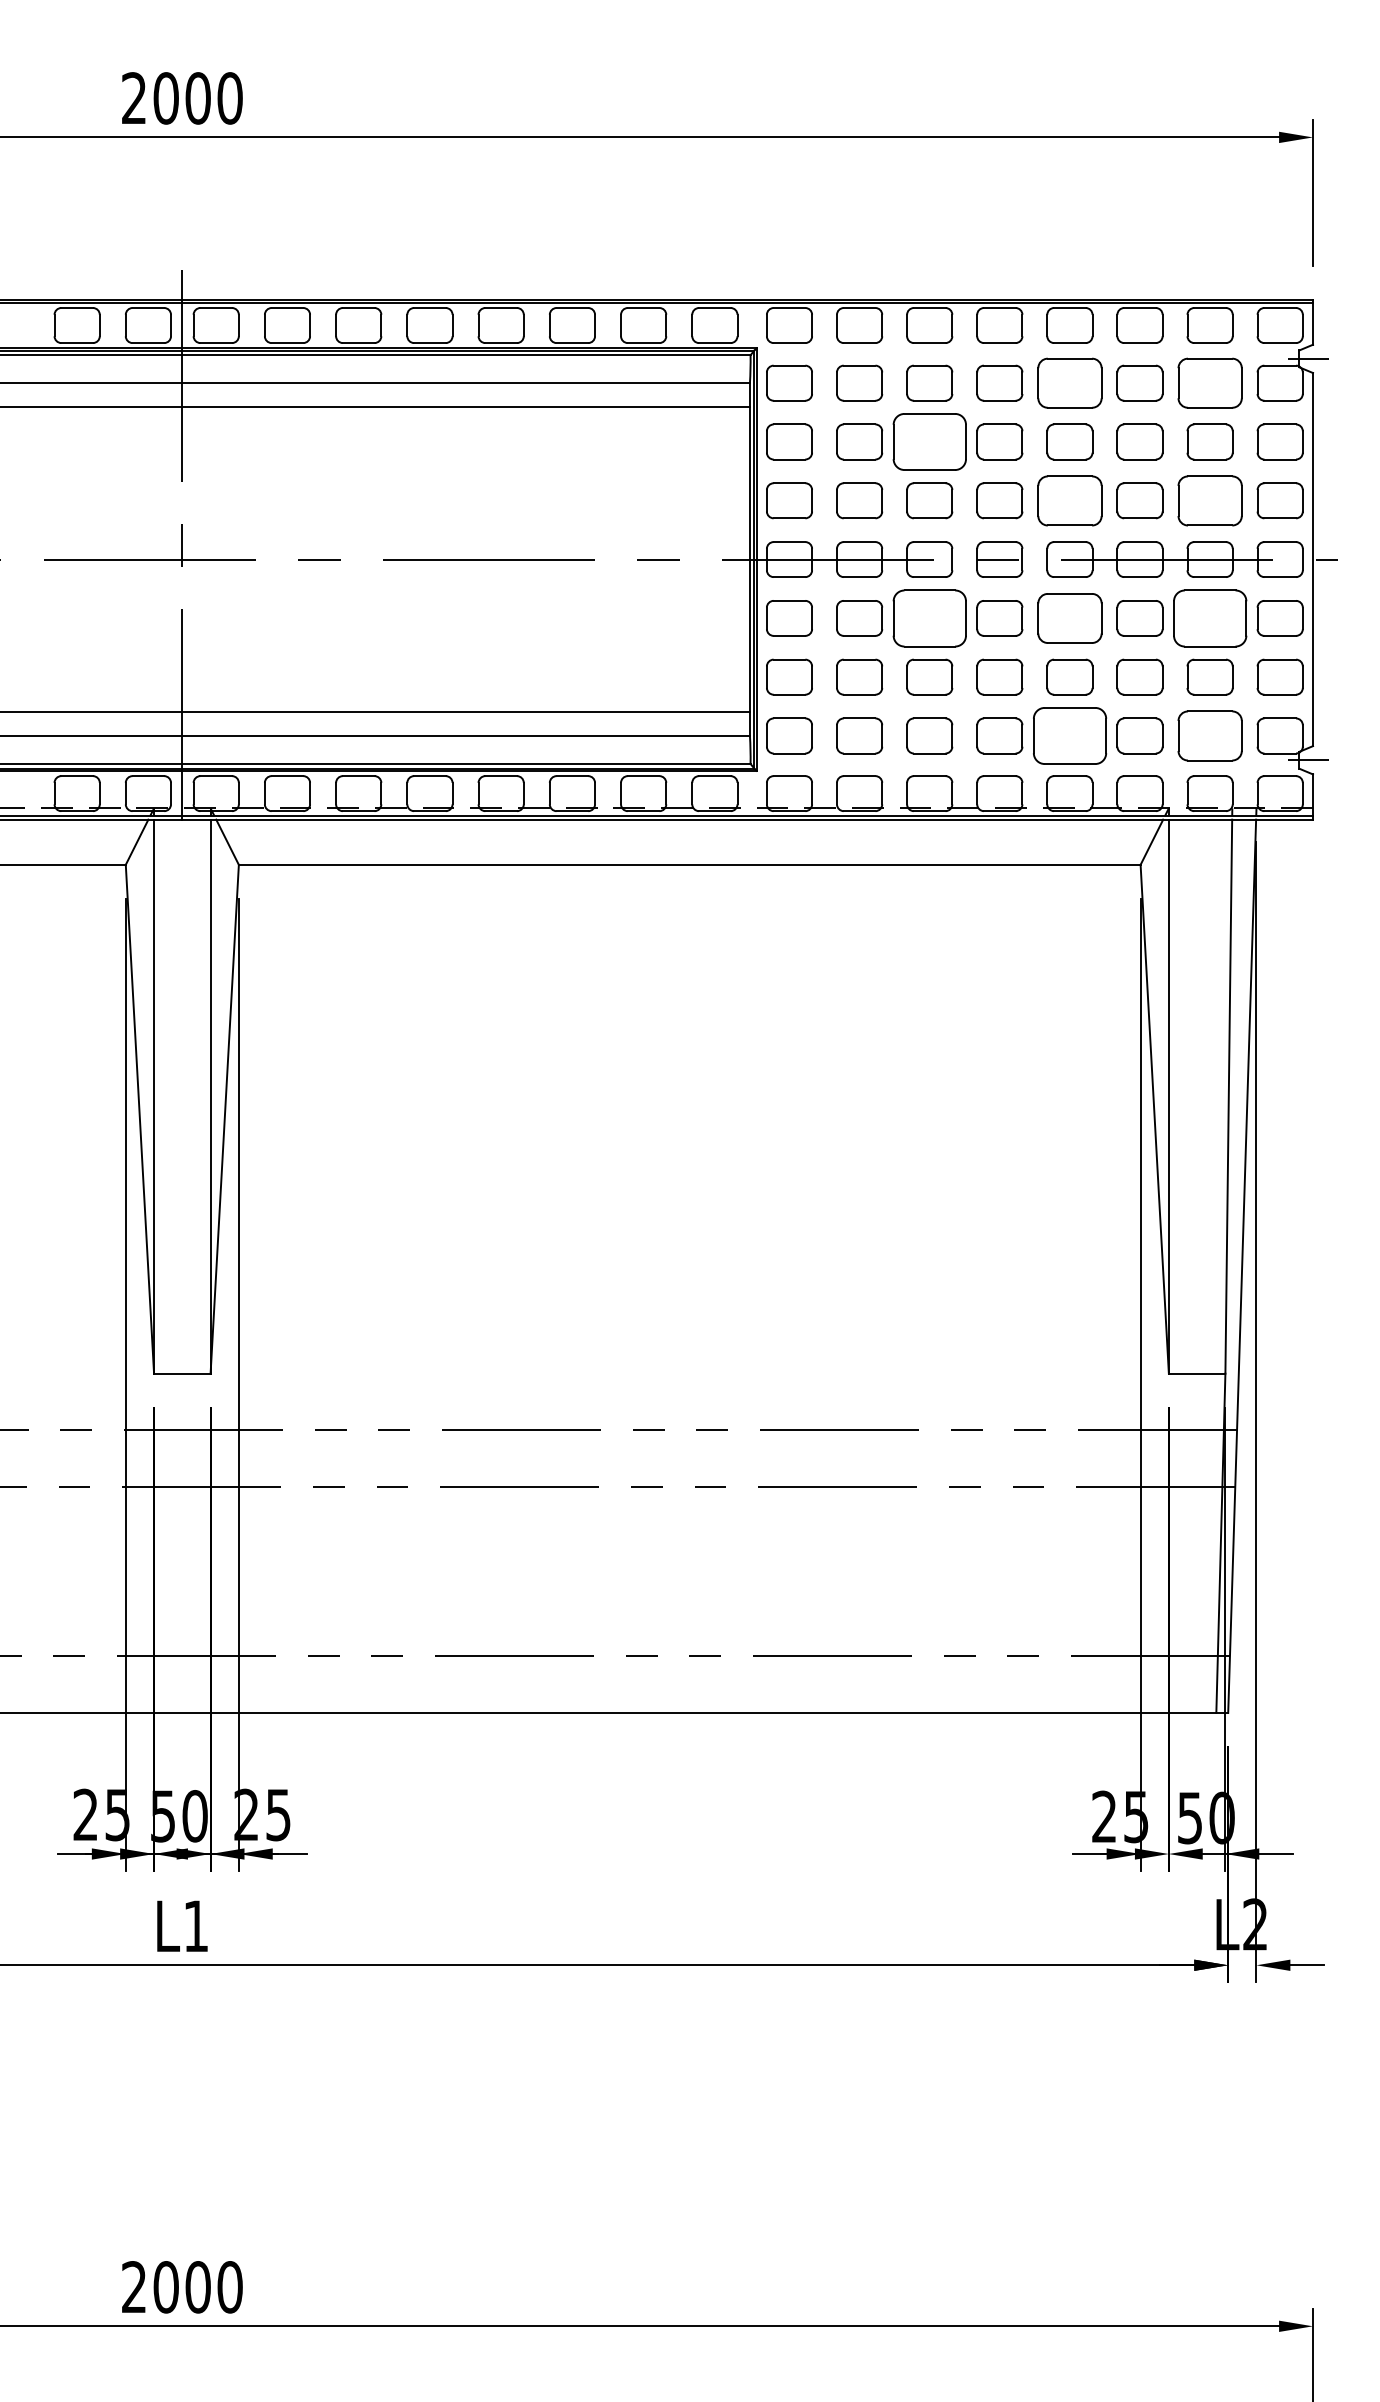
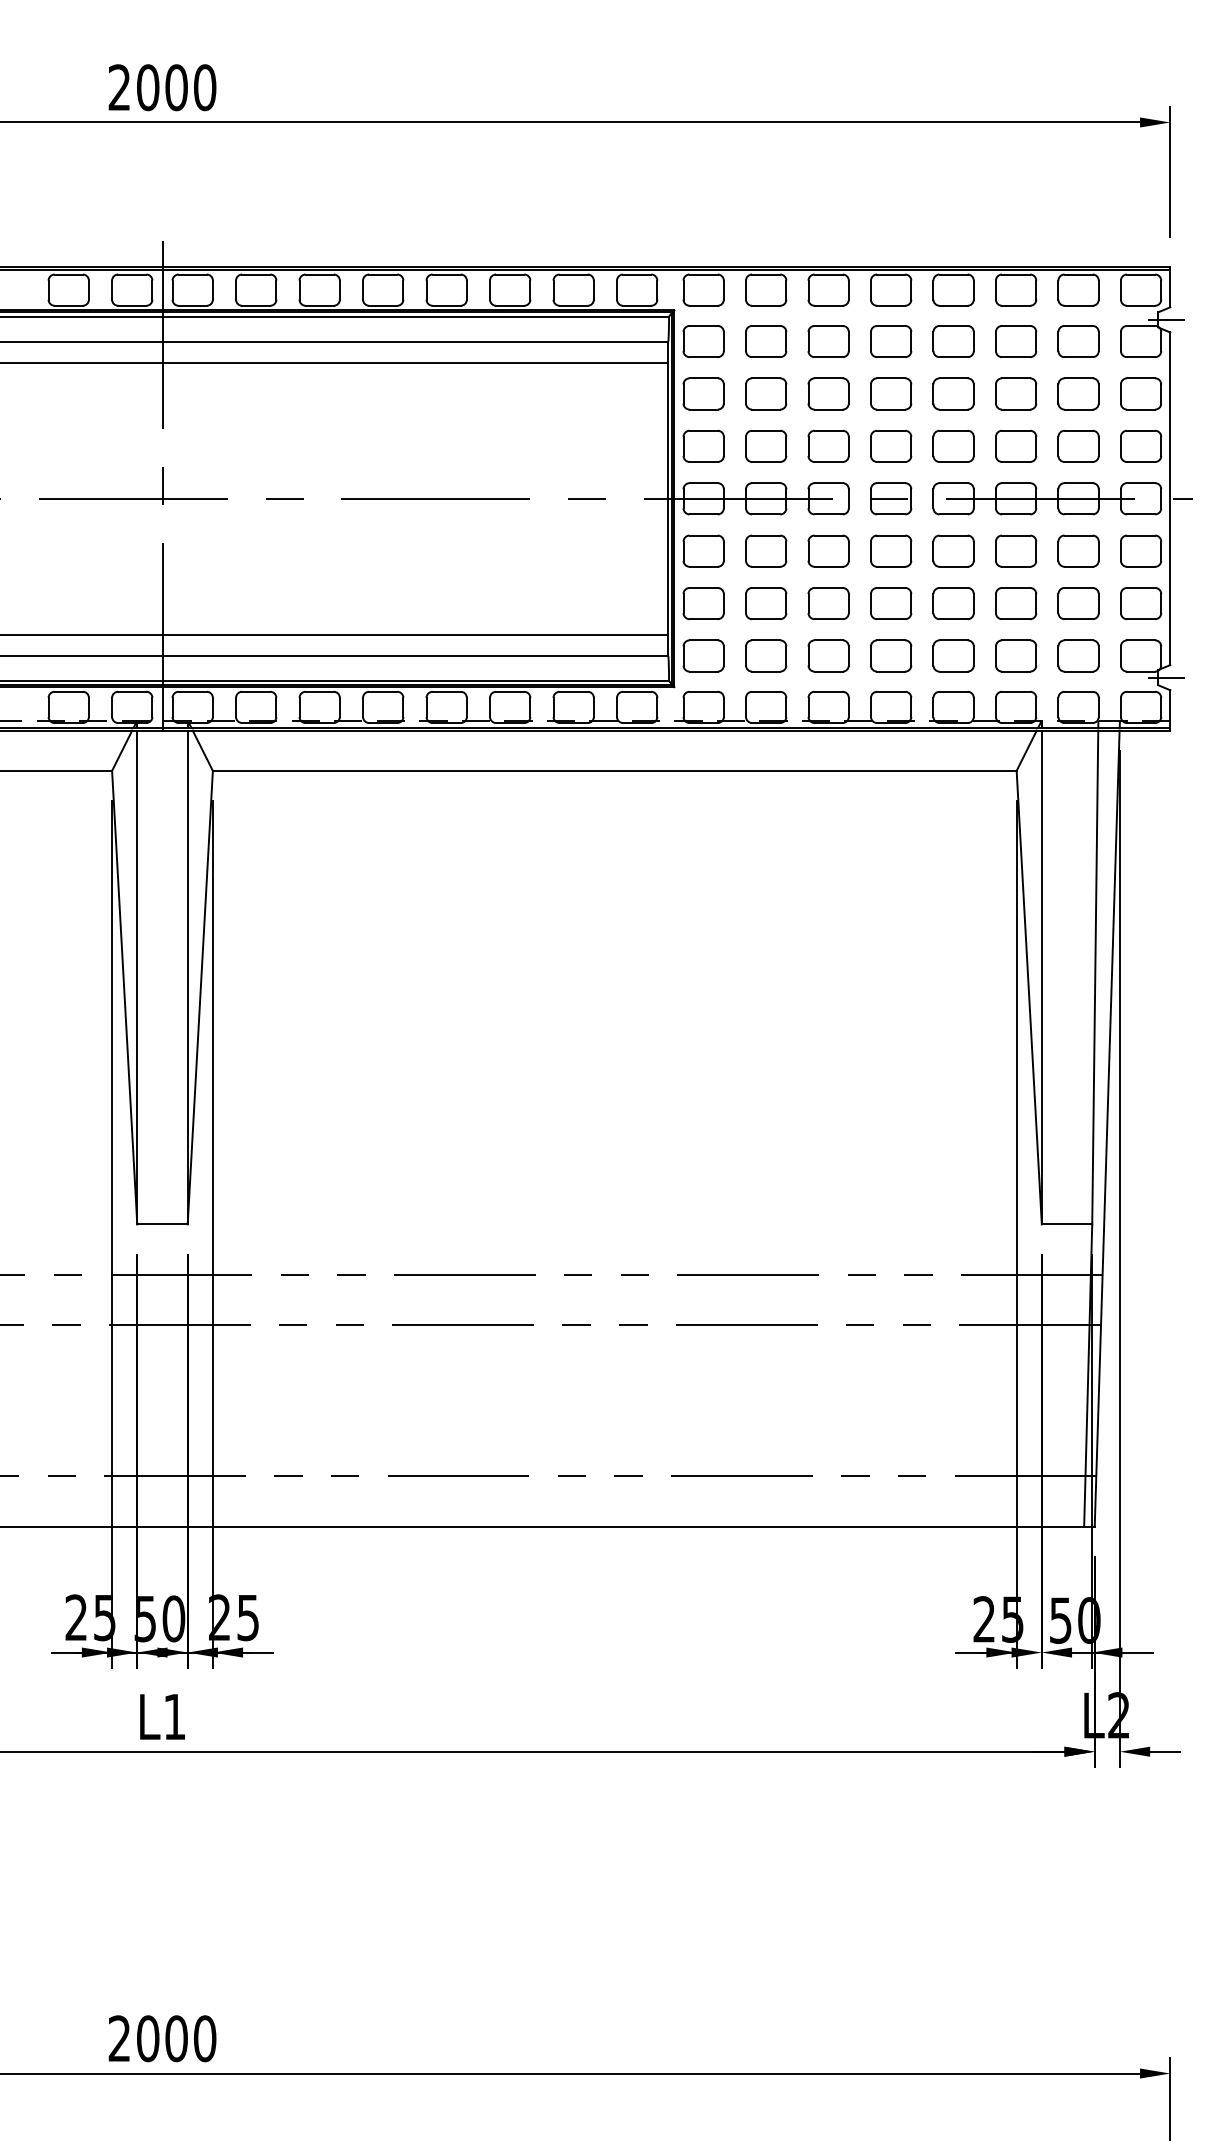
part: (1069, 383) -> (953, 341), size x0.71
part: (1210, 383) -> (1078, 341), size x0.71
part: (929, 441) -> (828, 393), size x0.62
part: (1069, 499) -> (953, 445), size x0.71
part: (1210, 499) -> (1078, 445), size x0.71
part: (929, 617) -> (828, 550), size x0.62
part: (1069, 617) -> (953, 550), size x0.71
part: (1210, 617) -> (1078, 550), size x0.62
part: (1069, 735) -> (953, 655), size x0.62
part: (1210, 735) -> (1078, 655), size x0.71

